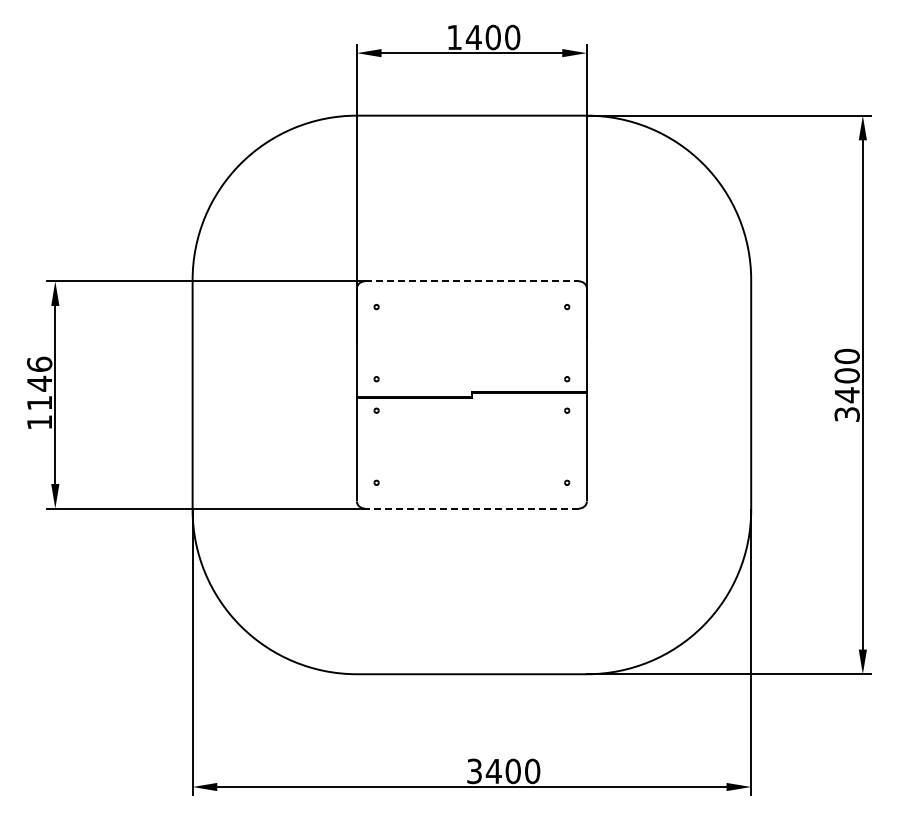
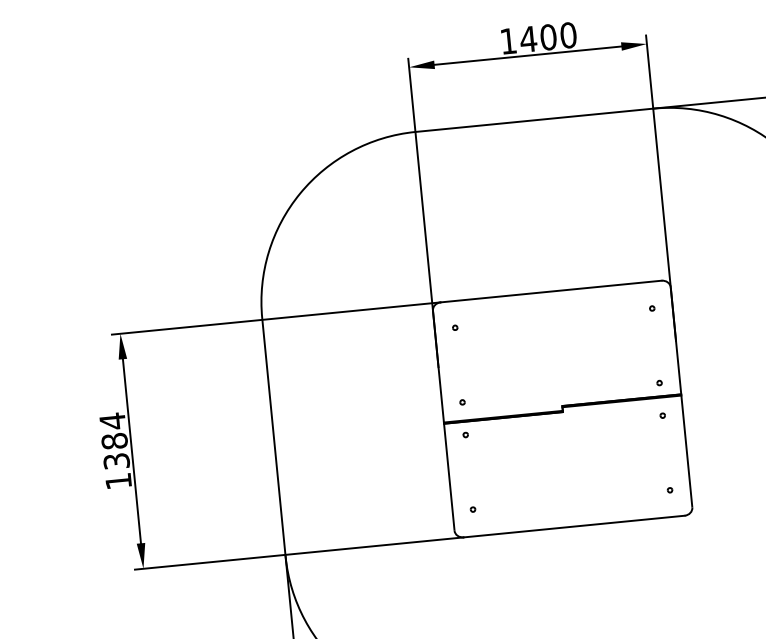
line: (471, 281) -> (550, 291), dashed -> solid
text: (39, 383) -> (114, 441), 1146 -> 1384
line: (471, 508) -> (573, 526), dashed -> solid

